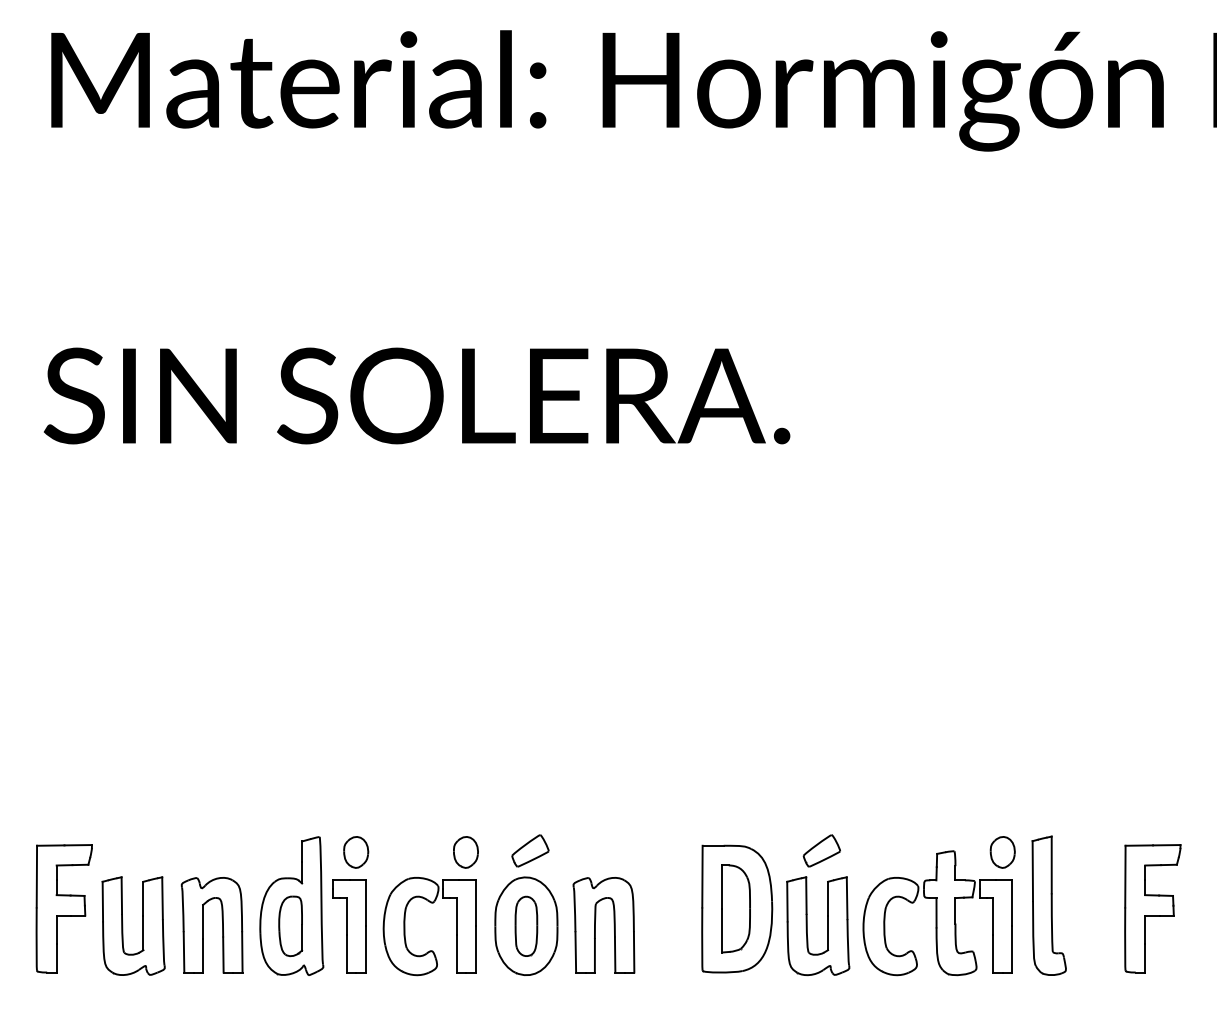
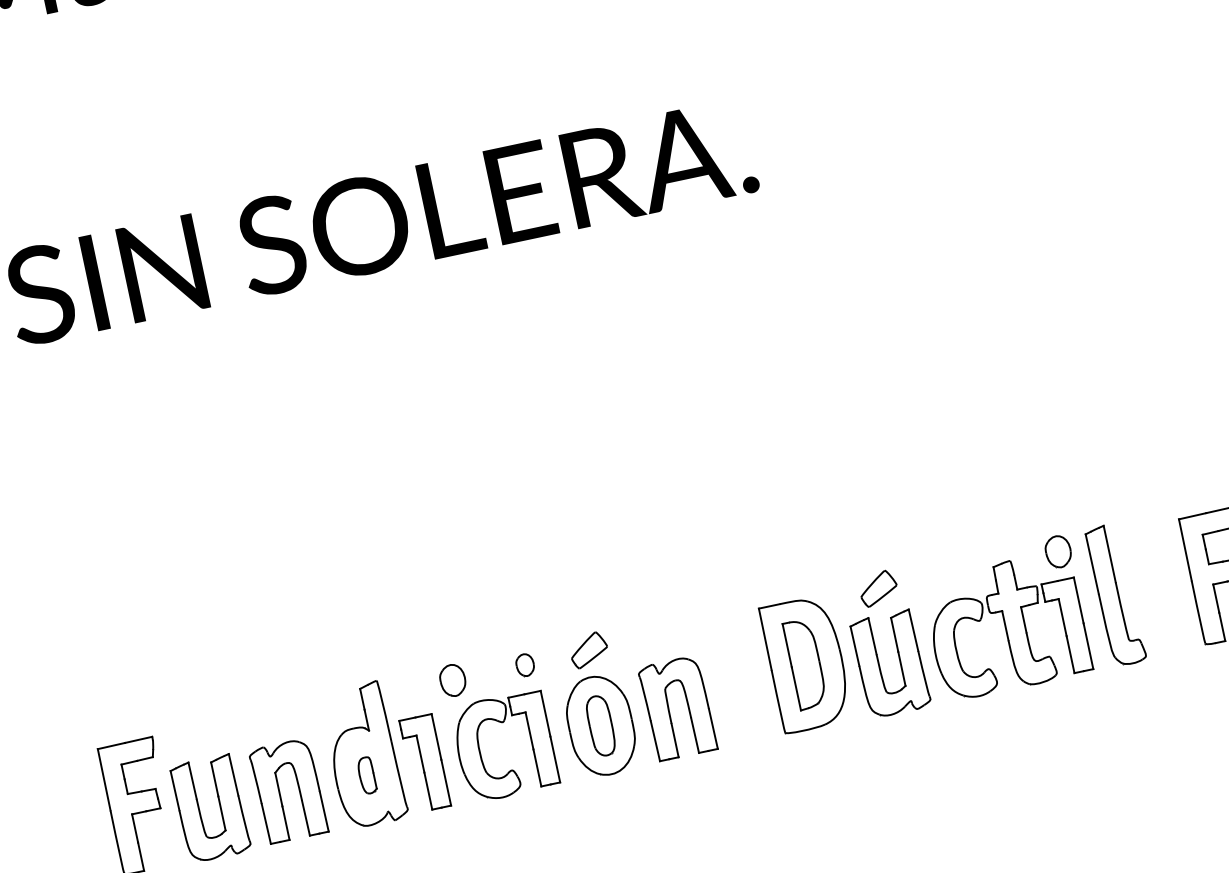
part: (356, 852) -> (453, 680), moved
part: (465, 852) -> (524, 665), size x0.7
part: (290, 926) -> (366, 775), size x0.6

